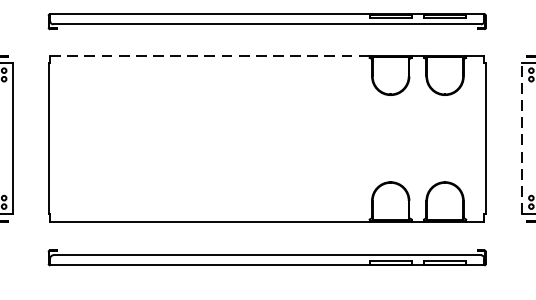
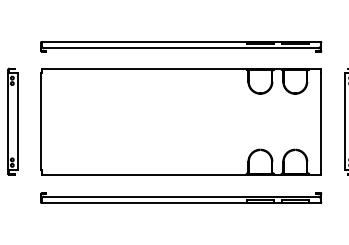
line: (210, 55) -> (144, 68), dashed -> solid
line: (521, 138) -> (344, 121), dashed -> solid

